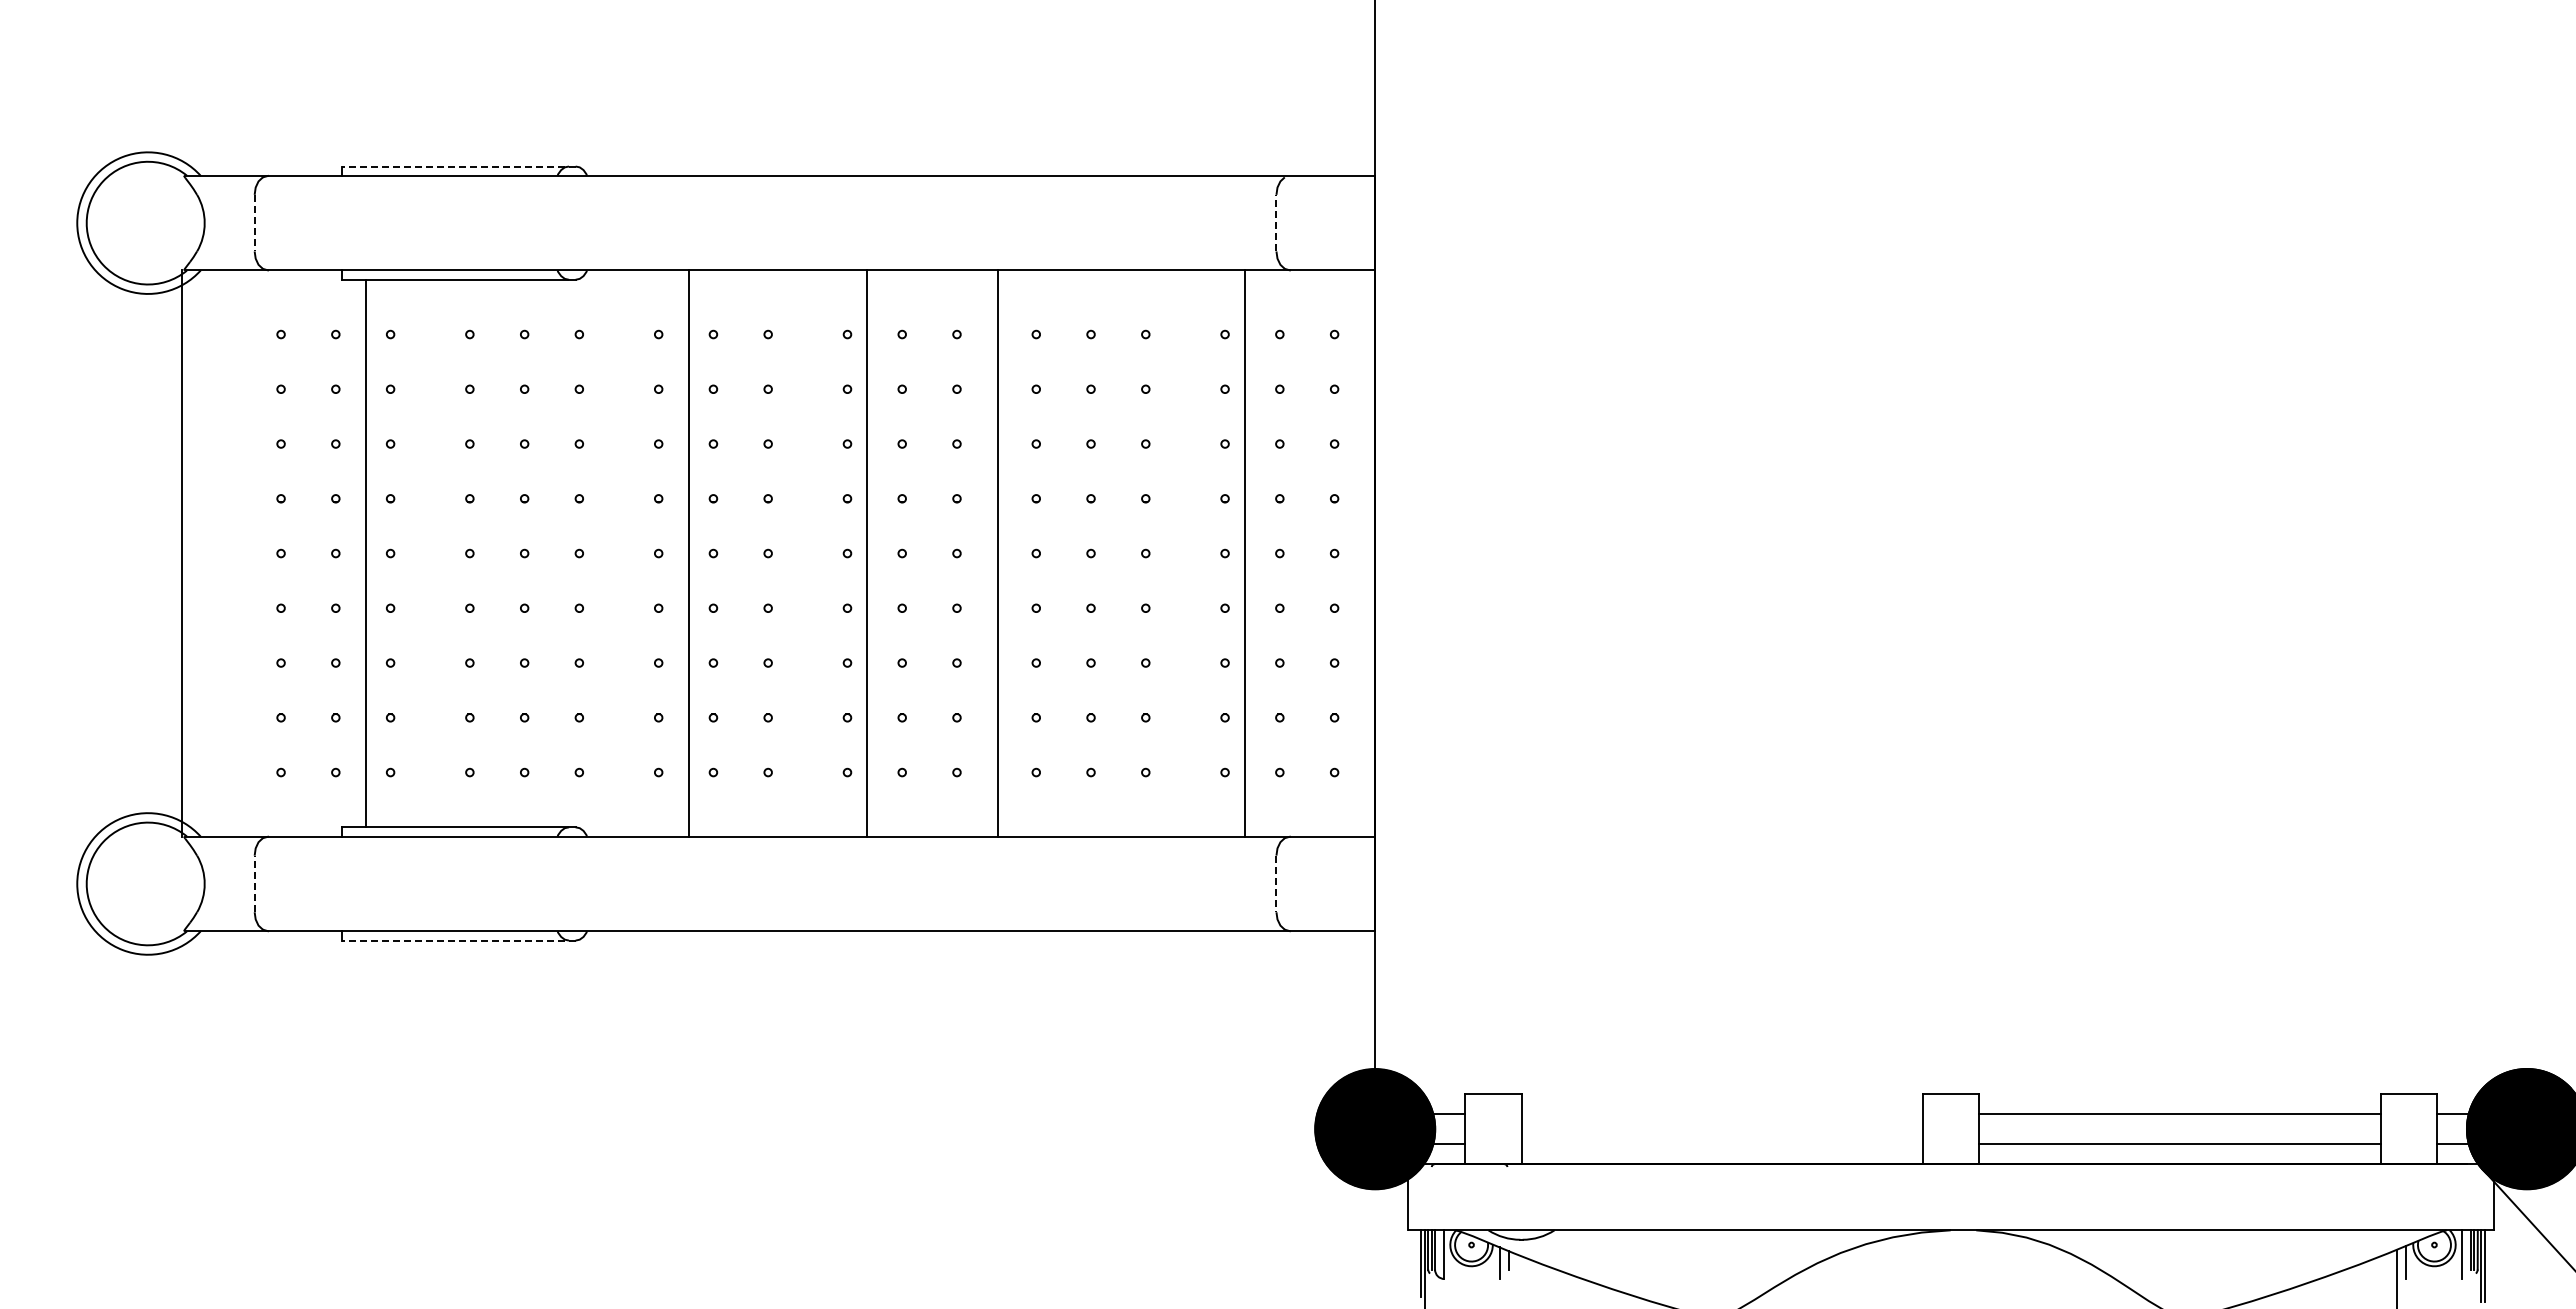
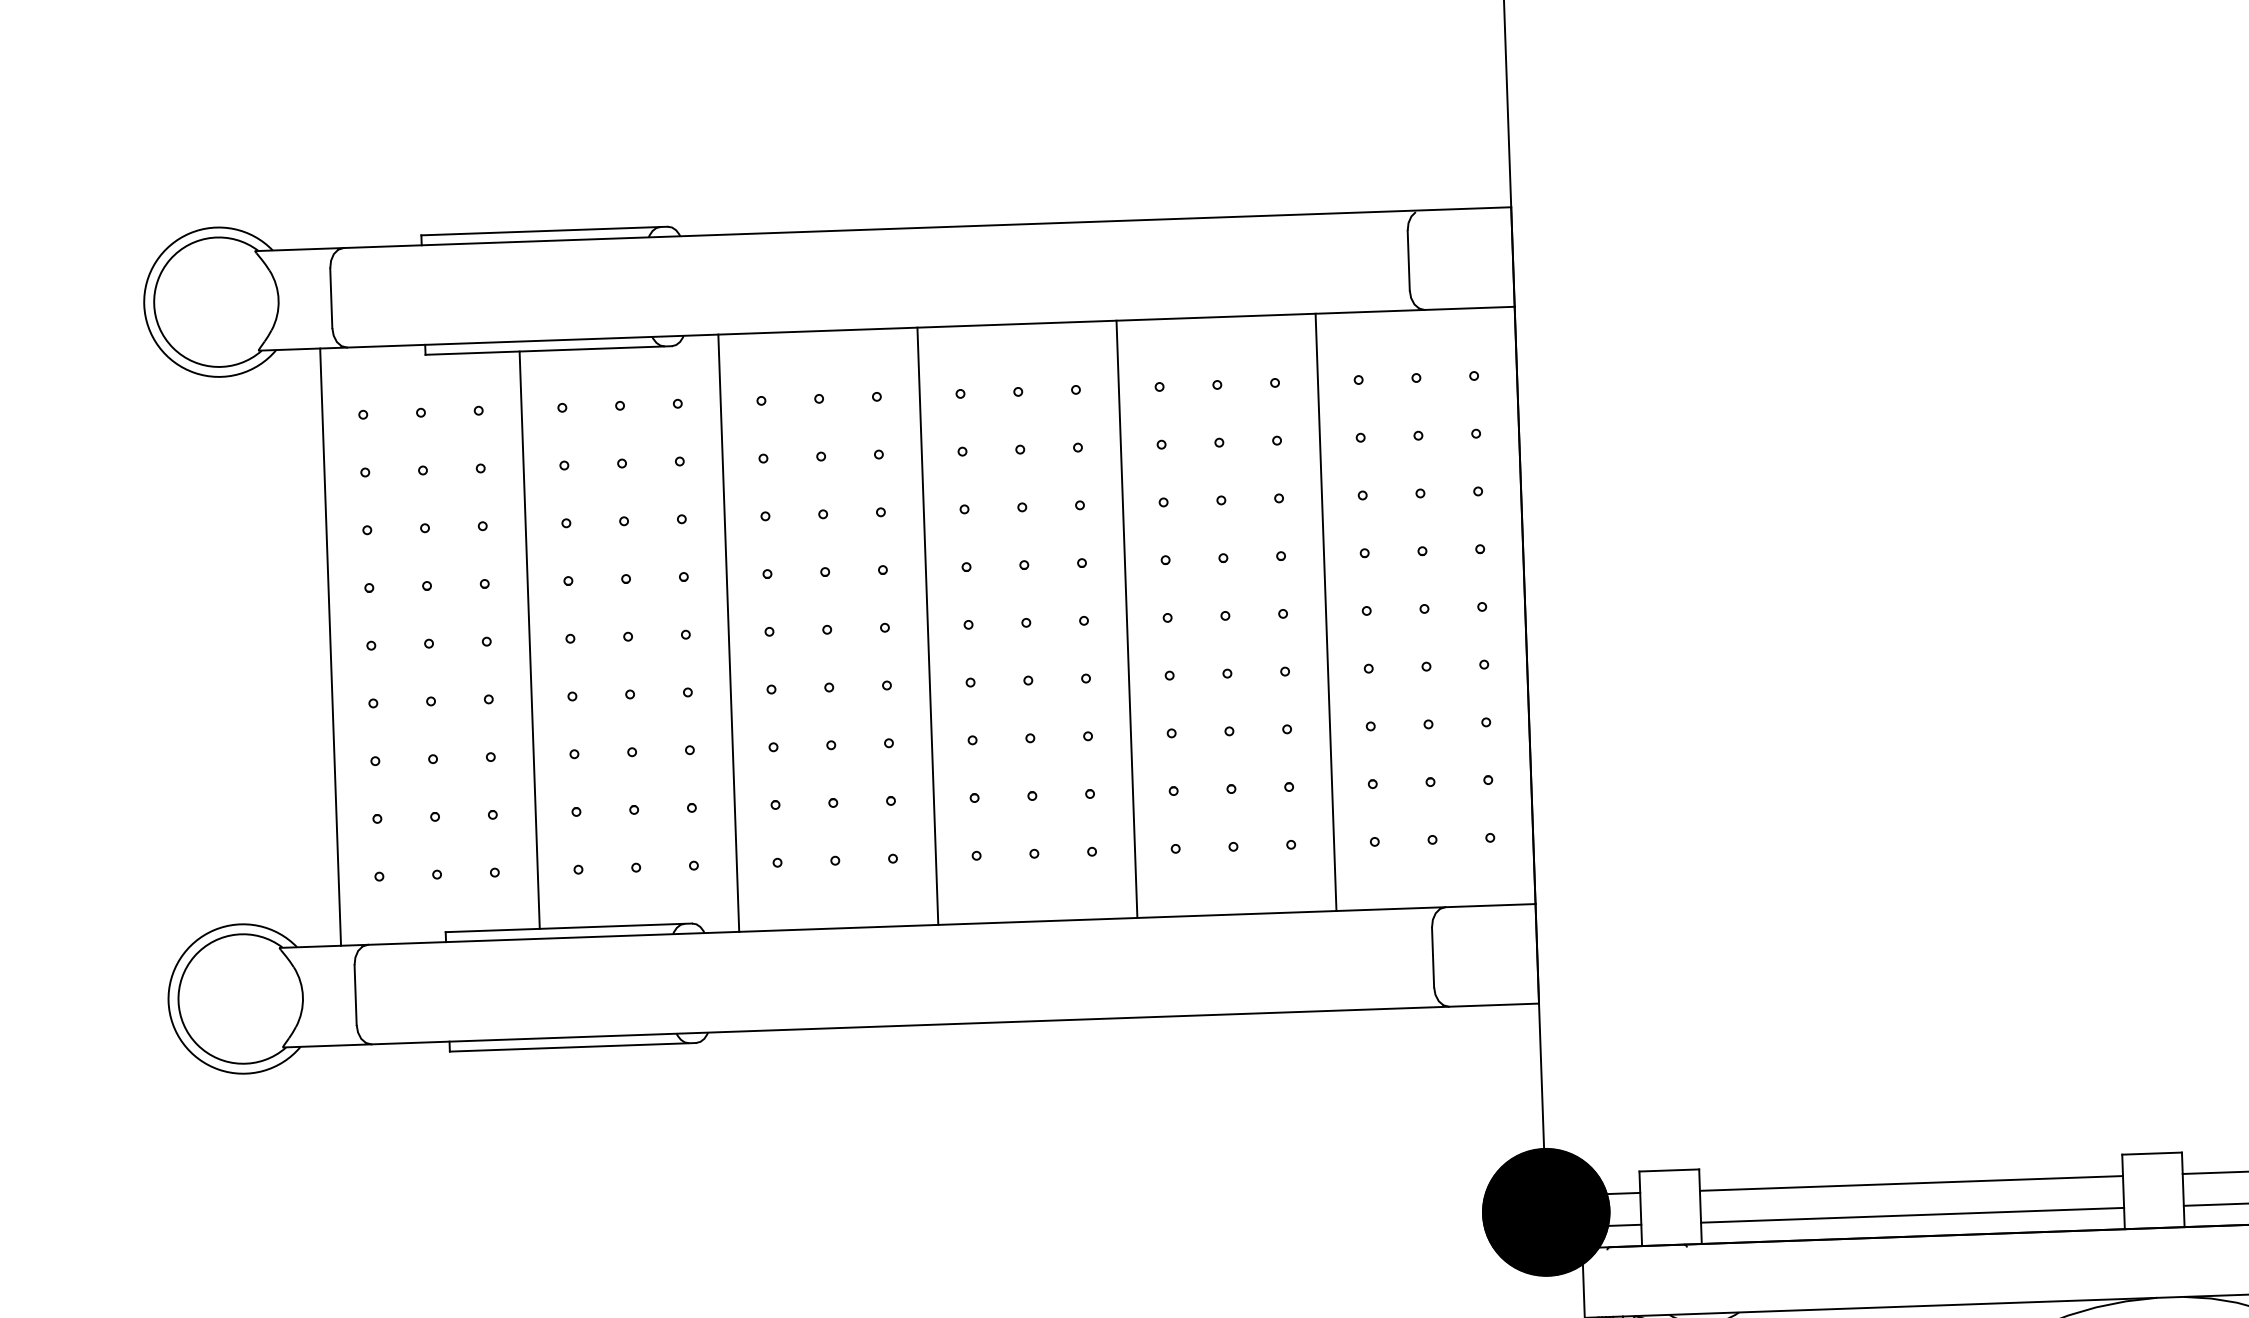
line: (458, 166) -> (544, 231), dashed -> solid
line: (1276, 222) -> (1408, 259), dashed -> solid
line: (254, 223) -> (331, 298), dashed -> solid
line: (182, 553) -> (330, 647), moved
line: (366, 553) -> (529, 640), moved
line: (689, 553) -> (729, 633), moved
line: (866, 553) -> (927, 626), moved
line: (1245, 553) -> (1326, 612), moved
line: (254, 883) -> (355, 994), dashed -> solid
line: (1276, 884) -> (1433, 958), dashed -> solid
line: (458, 940) -> (572, 1047), dashed -> solid
line: (1721, 1113) -> (1910, 1183), added
line: (1721, 1144) -> (1911, 1215), added

